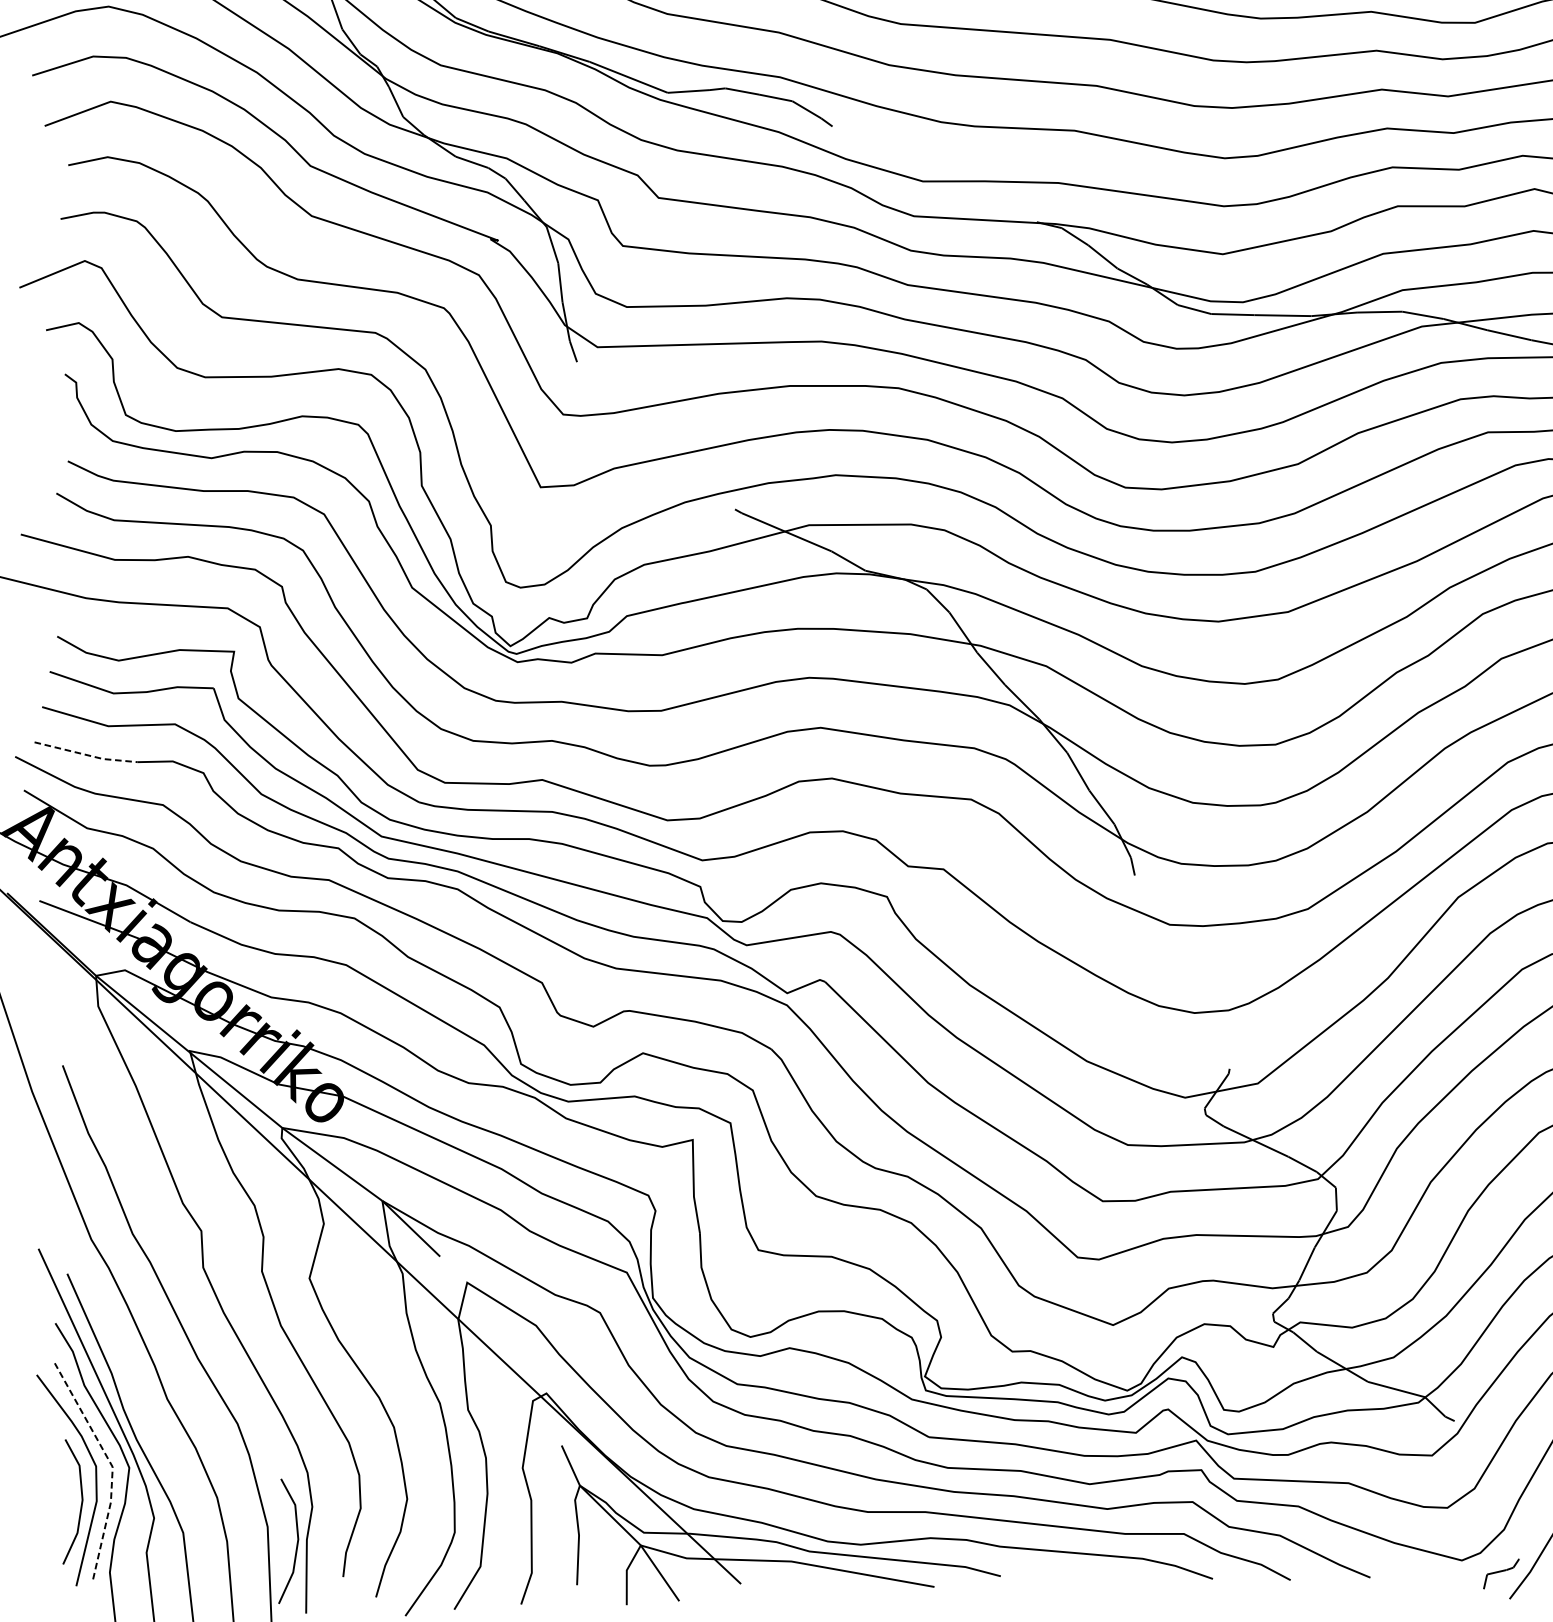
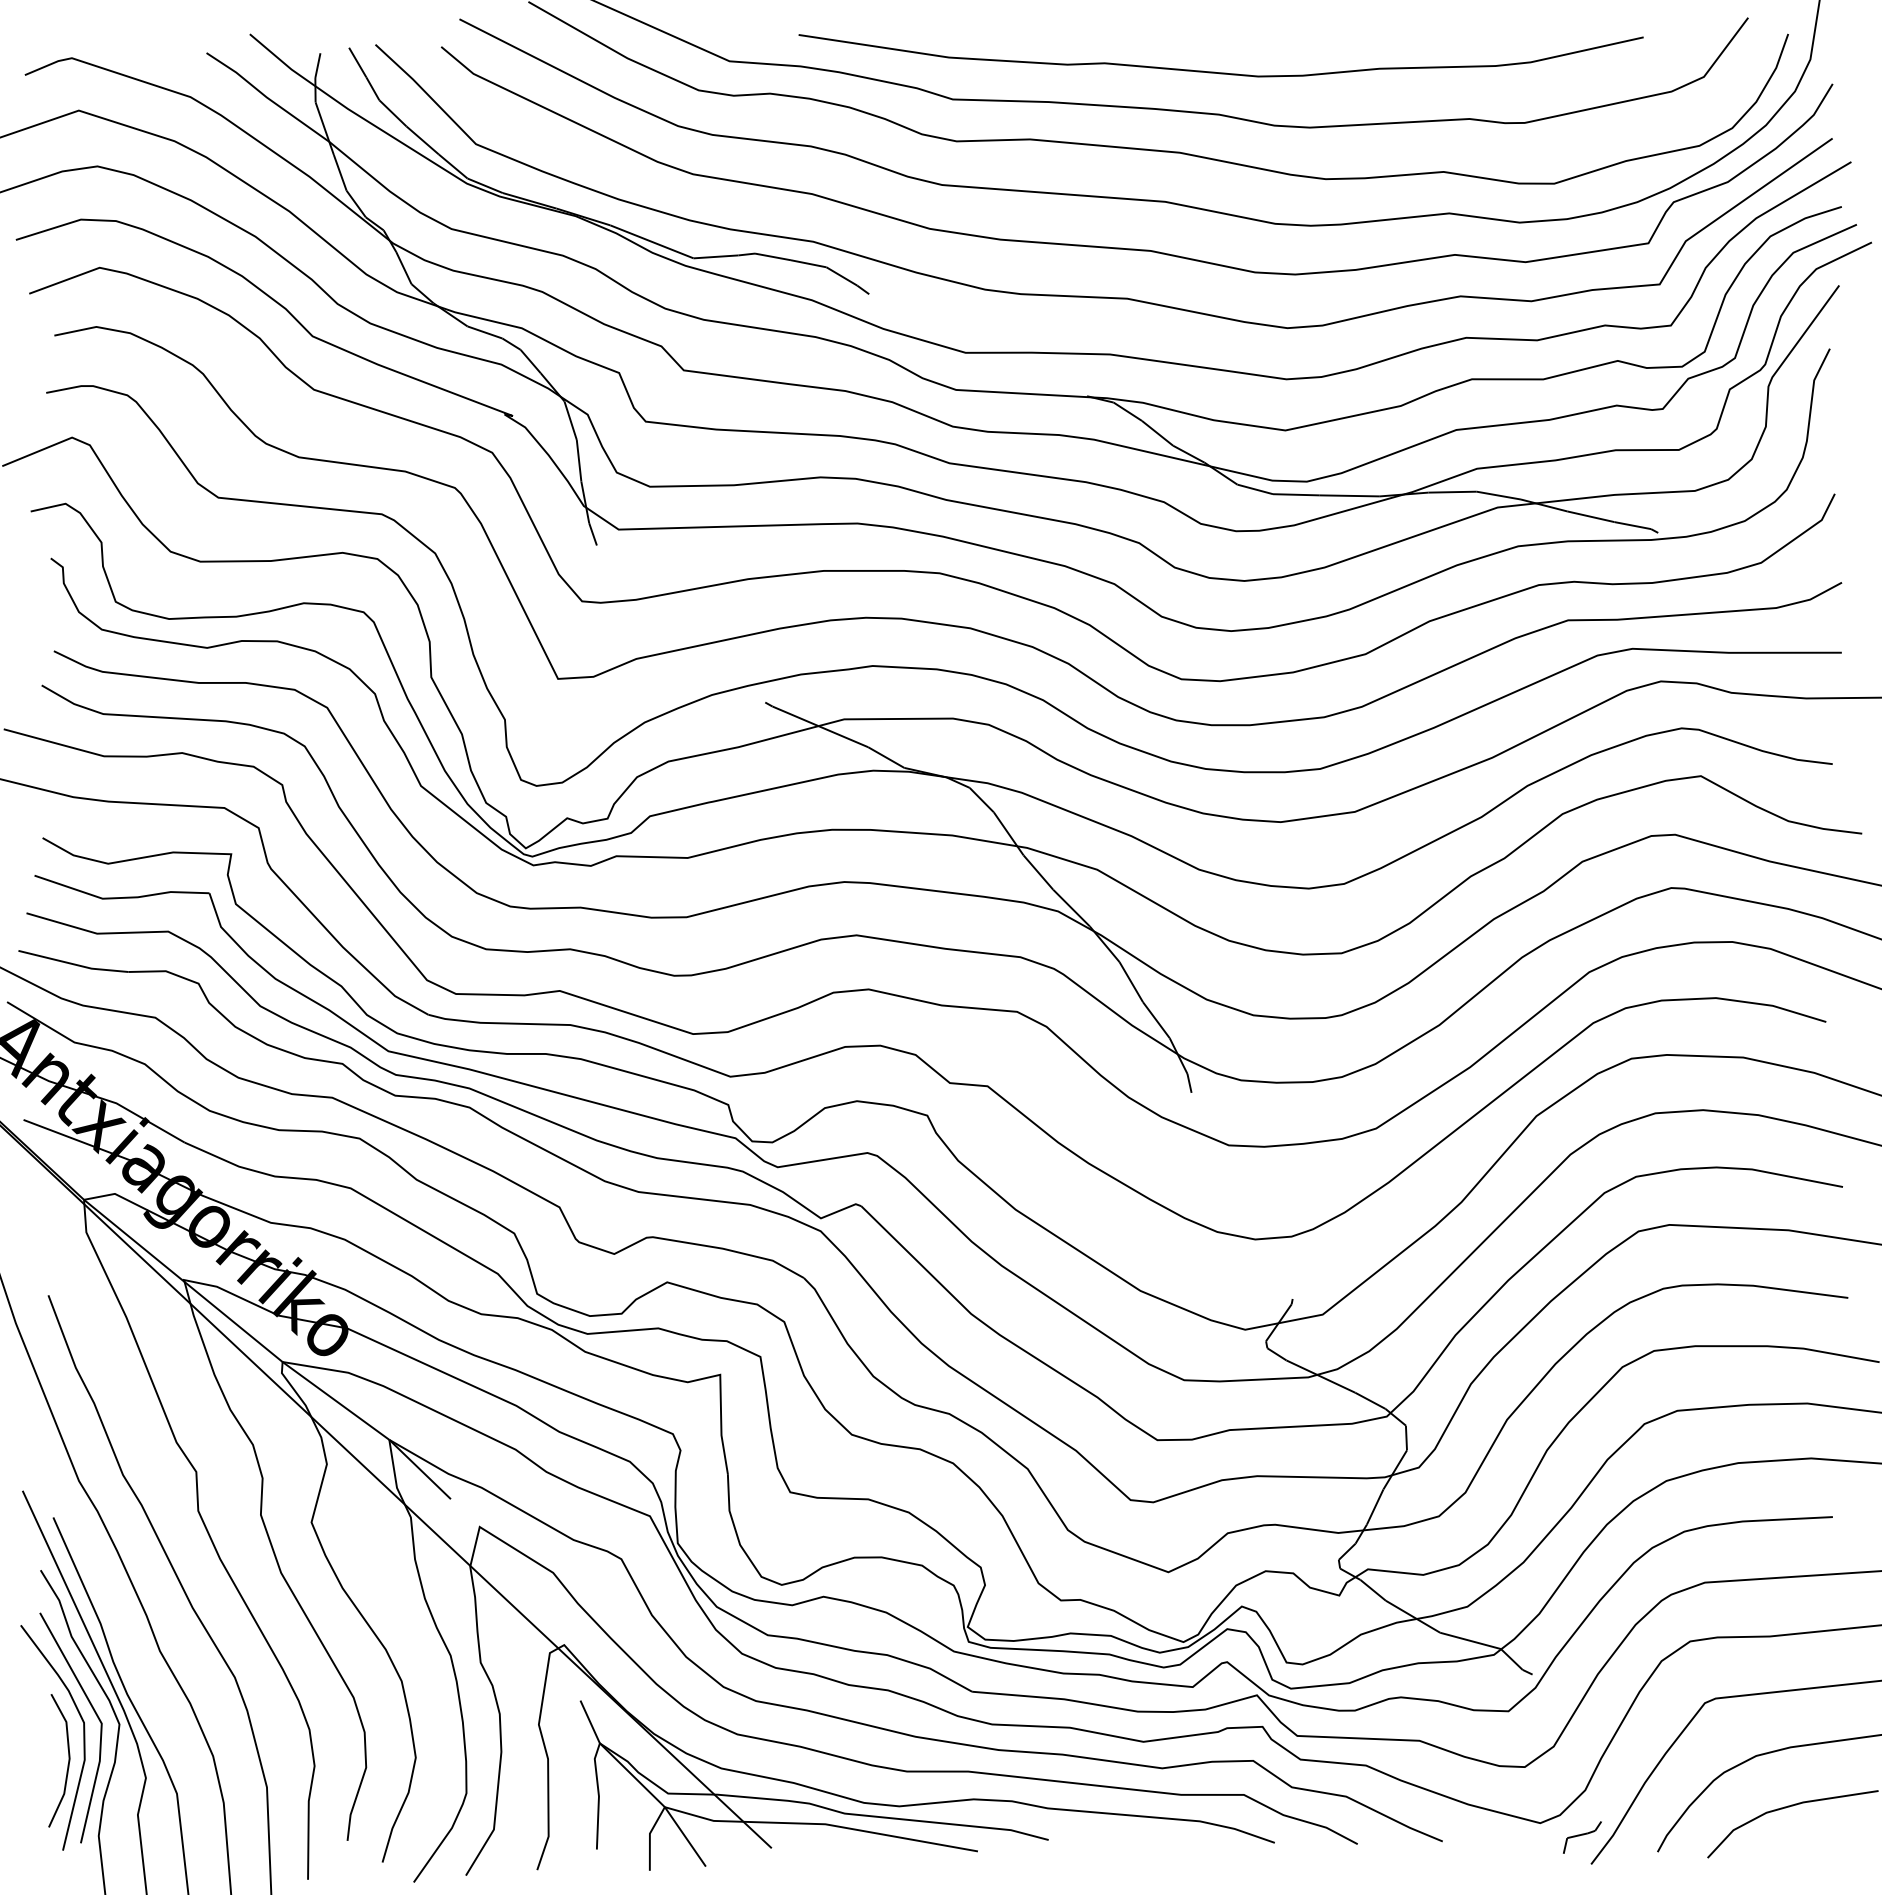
line: (86, 755) -> (73, 964), dashed -> solid
line: (112, 1466) -> (101, 1722), dashed -> solid
line: (296, 1544) -> (297, 1806), removed

